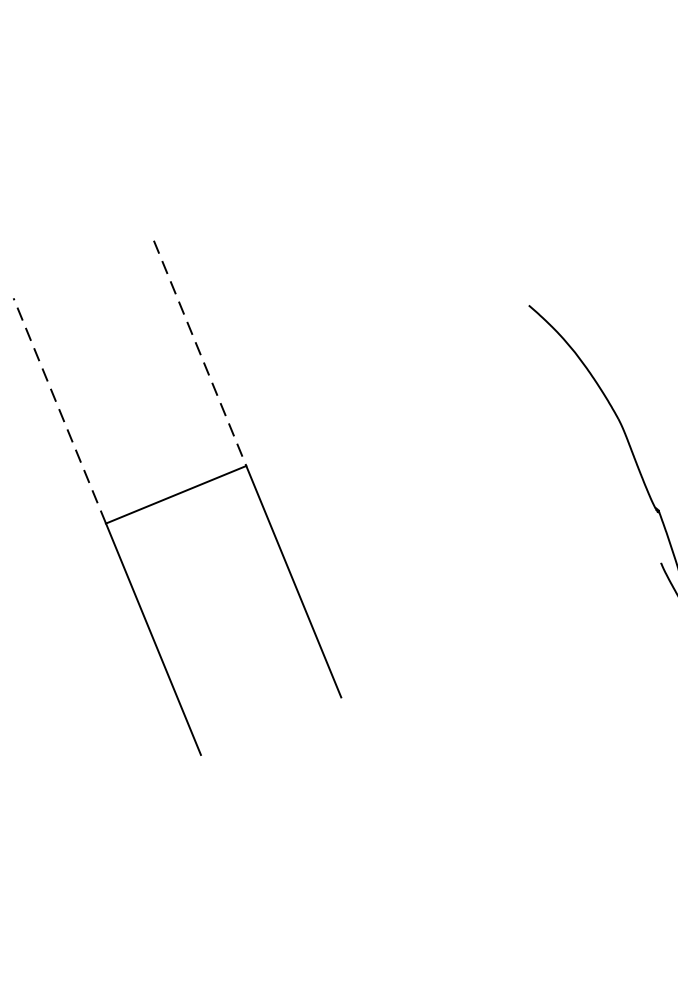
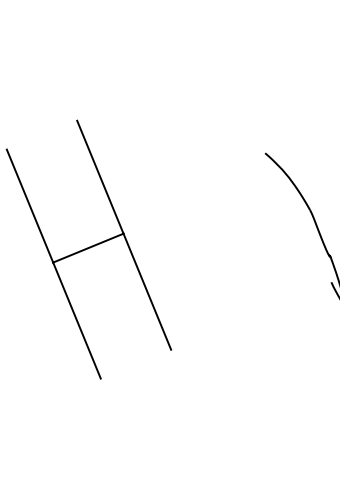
line: (200, 353) -> (100, 177), dashed -> solid
line: (58, 409) -> (29, 205), dashed -> solid

